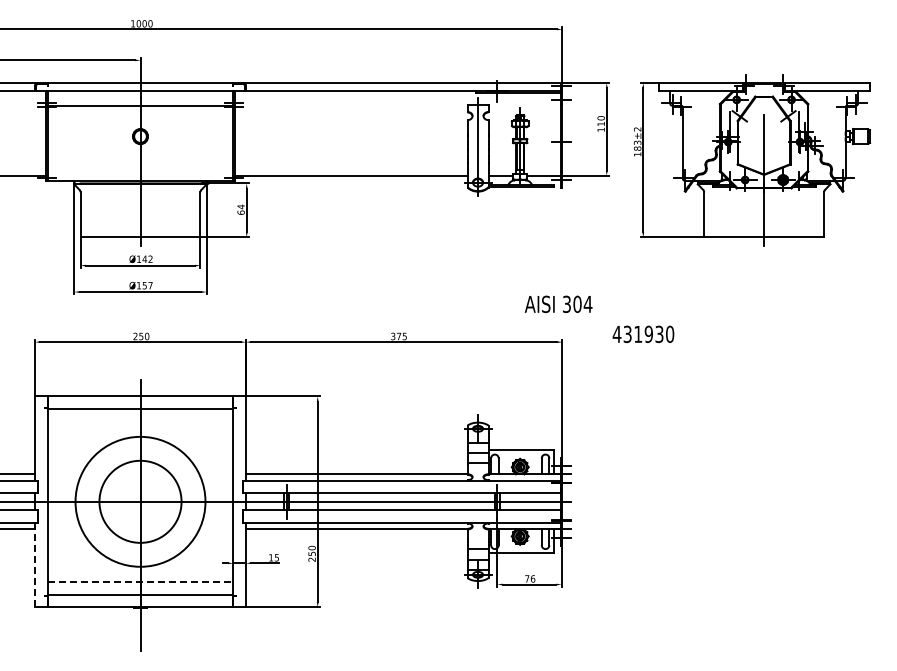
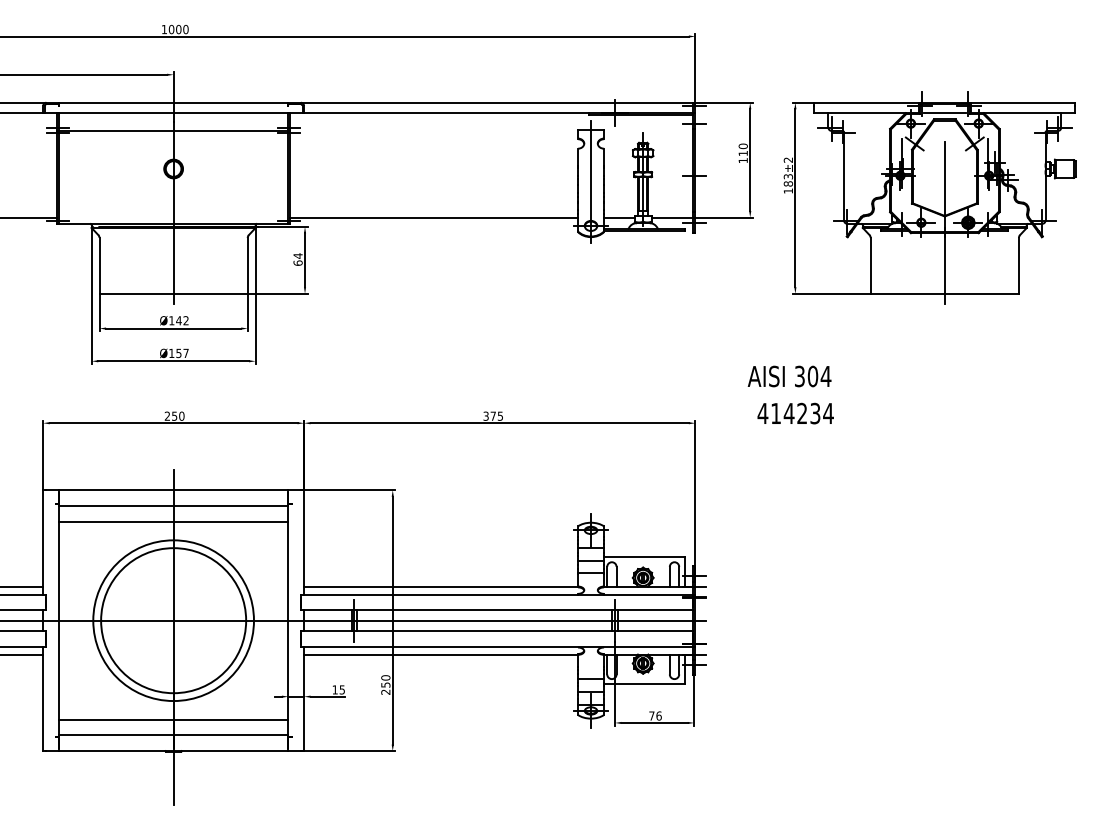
line: (764, 91) -> (945, 113), added
text: (558, 303) -> (789, 375), moved
text: (648, 334) -> (801, 413), 431930 -> 414234
line: (140, 421) -> (173, 521), added
circle: (140, 501) -> (173, 620), size x1.43
line: (35, 565) -> (43, 699), dashed -> solid
line: (140, 581) -> (173, 719), dashed -> solid

